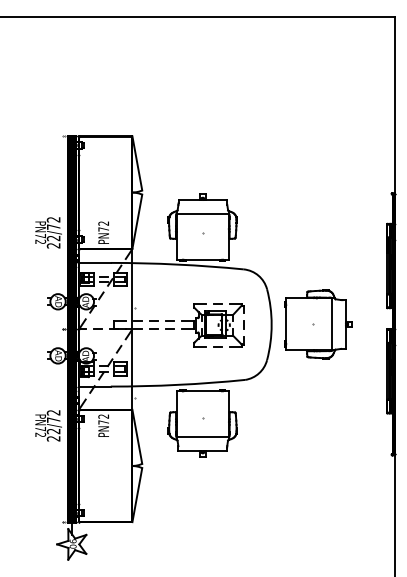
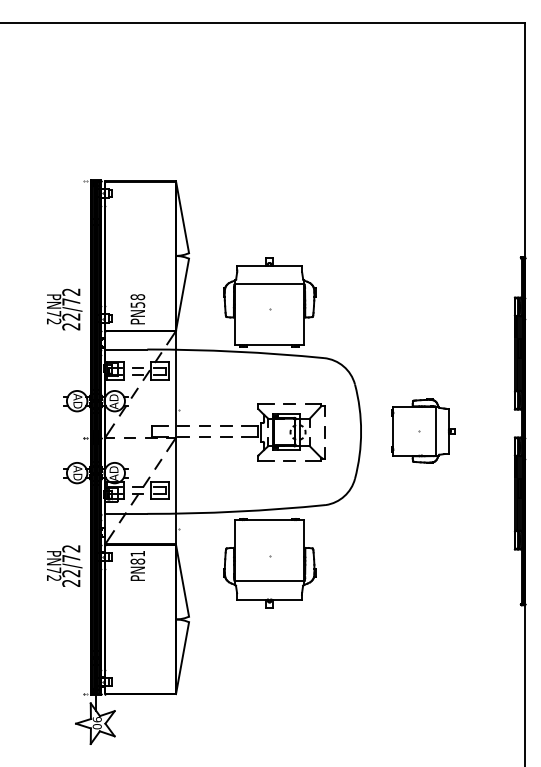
text: (103, 226) -> (137, 301), PN72 -> PN58
part: (318, 324) -> (423, 431), size x0.7
text: (103, 419) -> (137, 557), PN72 -> PN81

